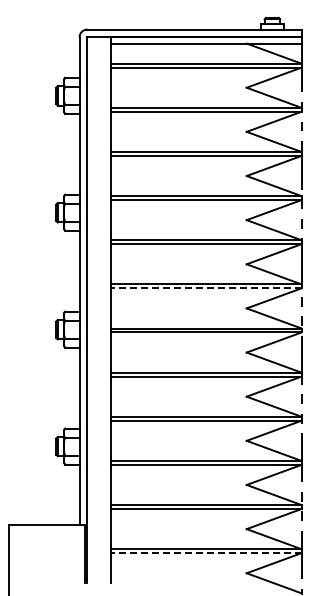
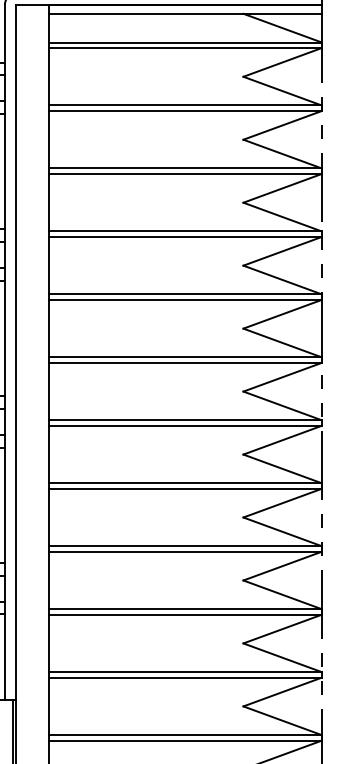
line: (205, 288) -> (184, 363), dashed -> solid
line: (205, 553) -> (184, 741), dashed -> solid

